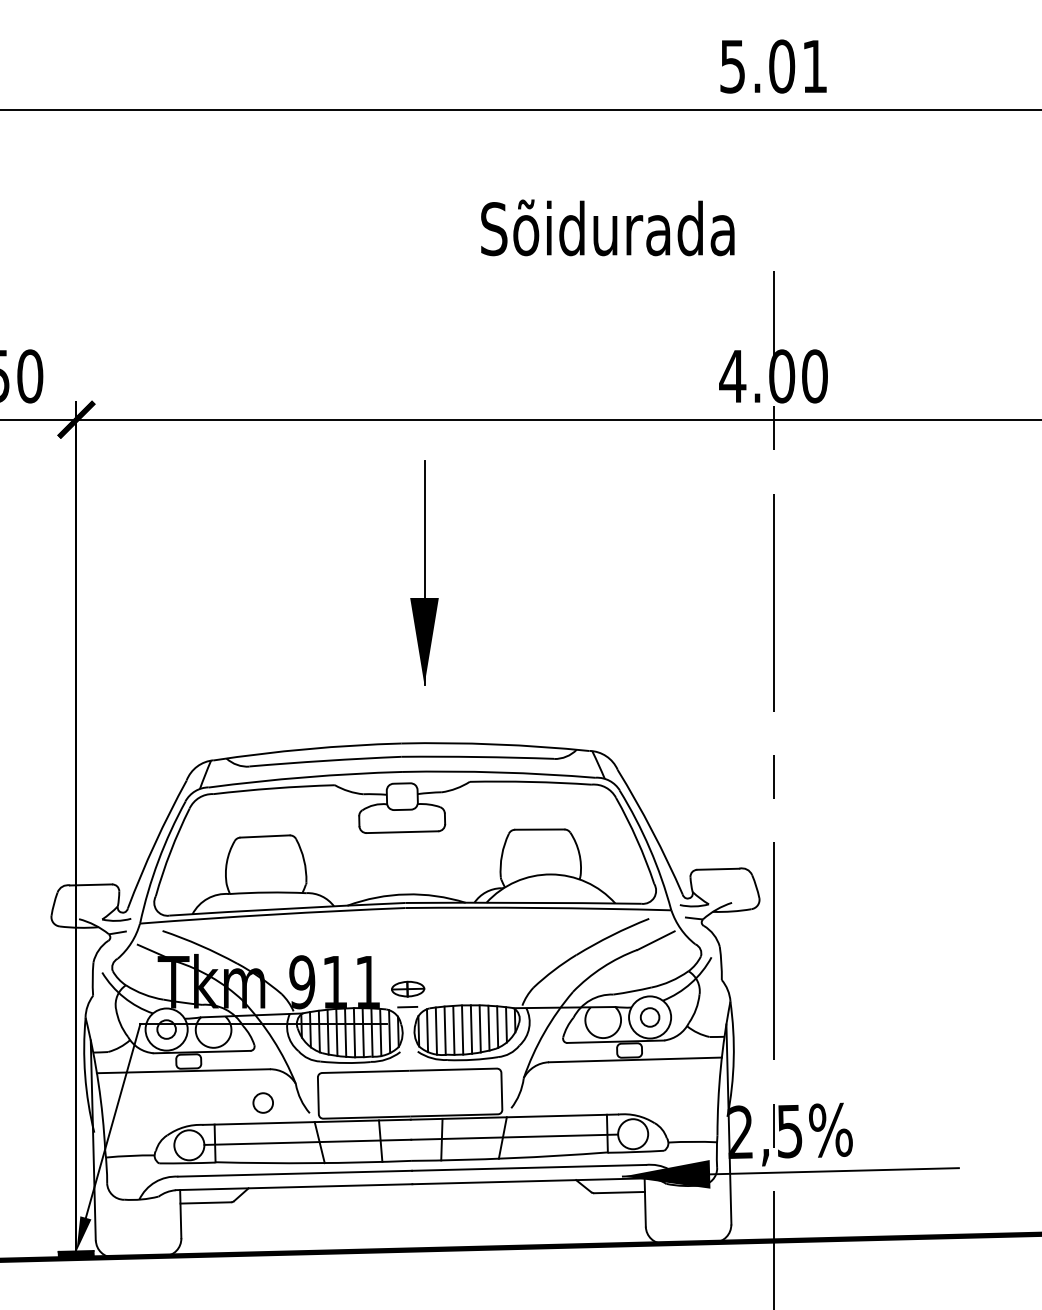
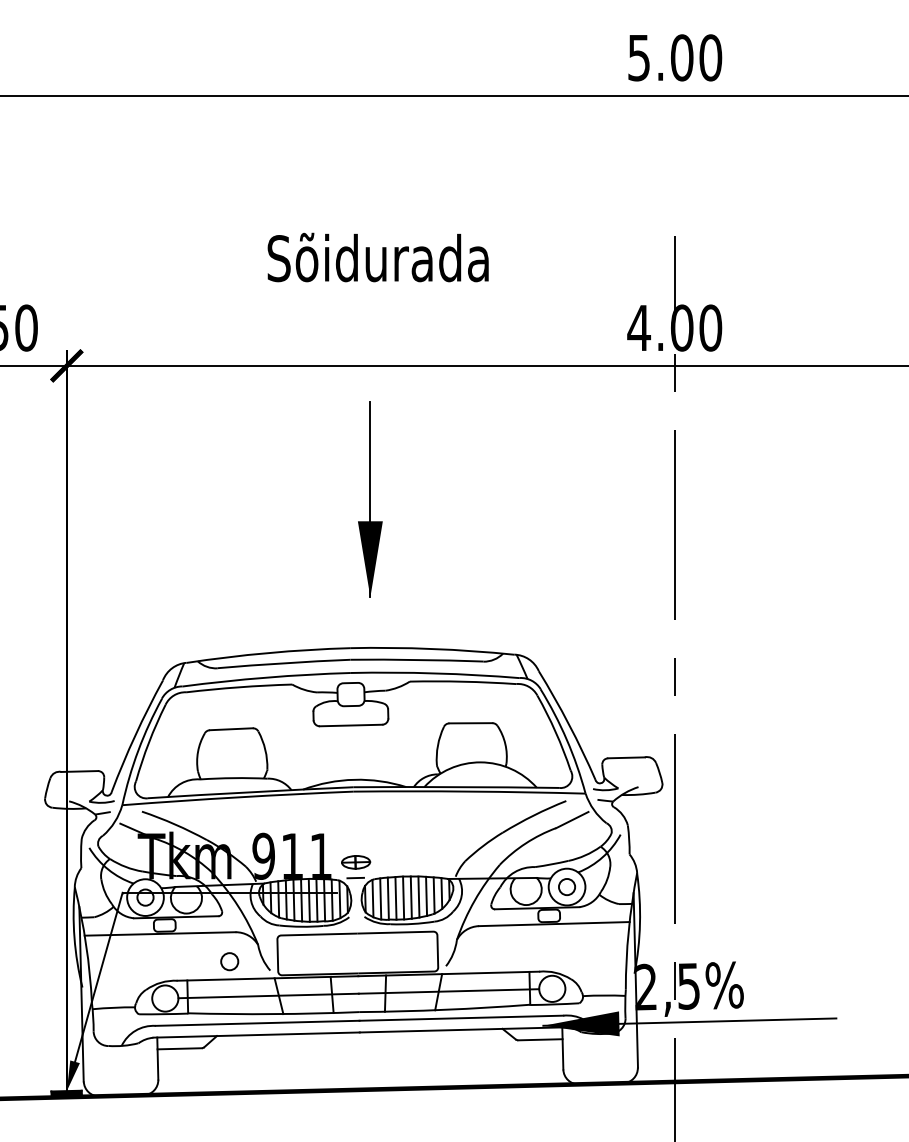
text: (814, 66) -> (710, 57), 5.01 -> 5.00
text: (607, 227) -> (377, 257), moved

